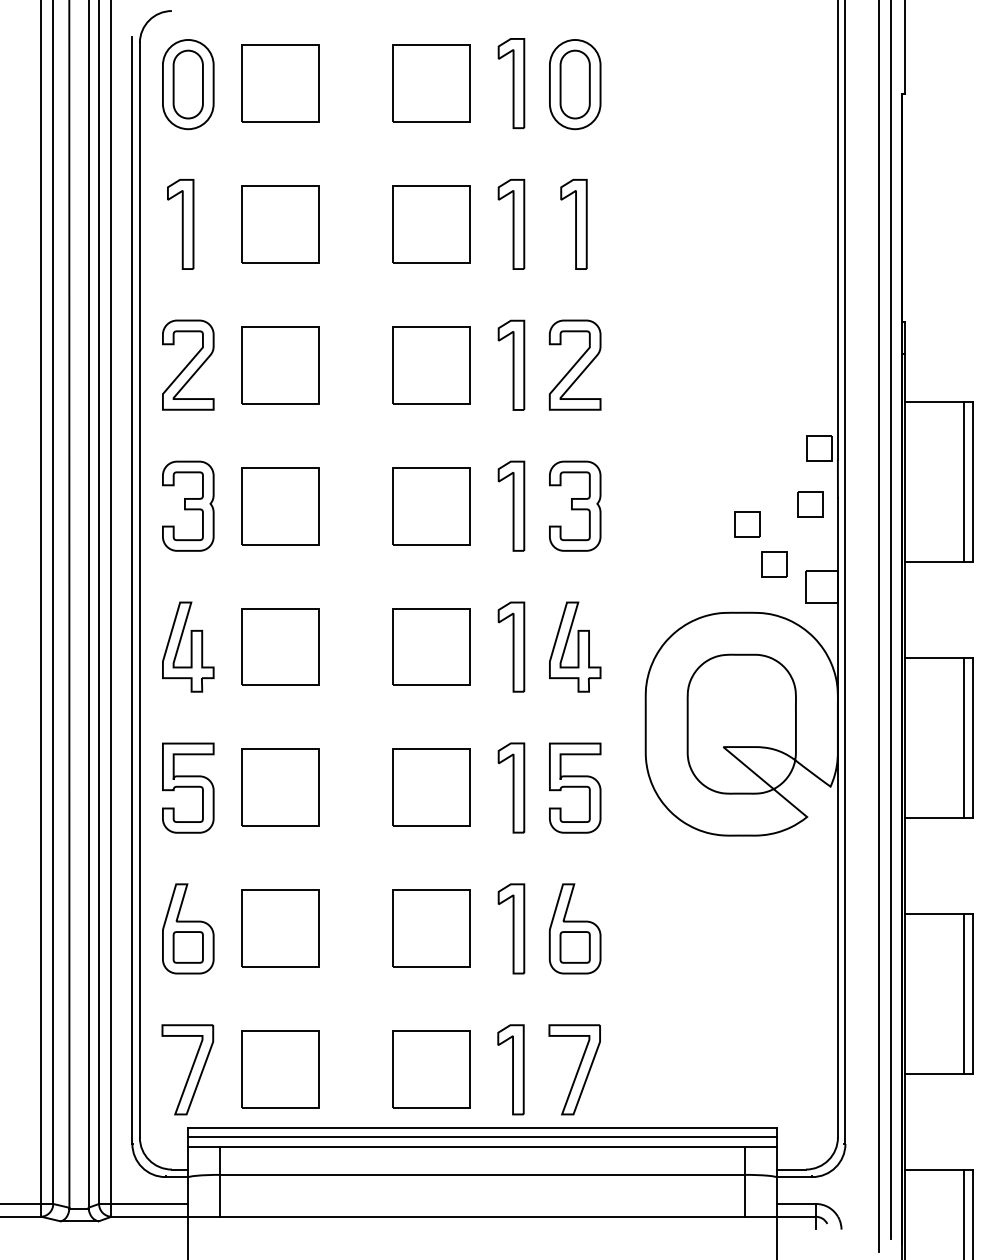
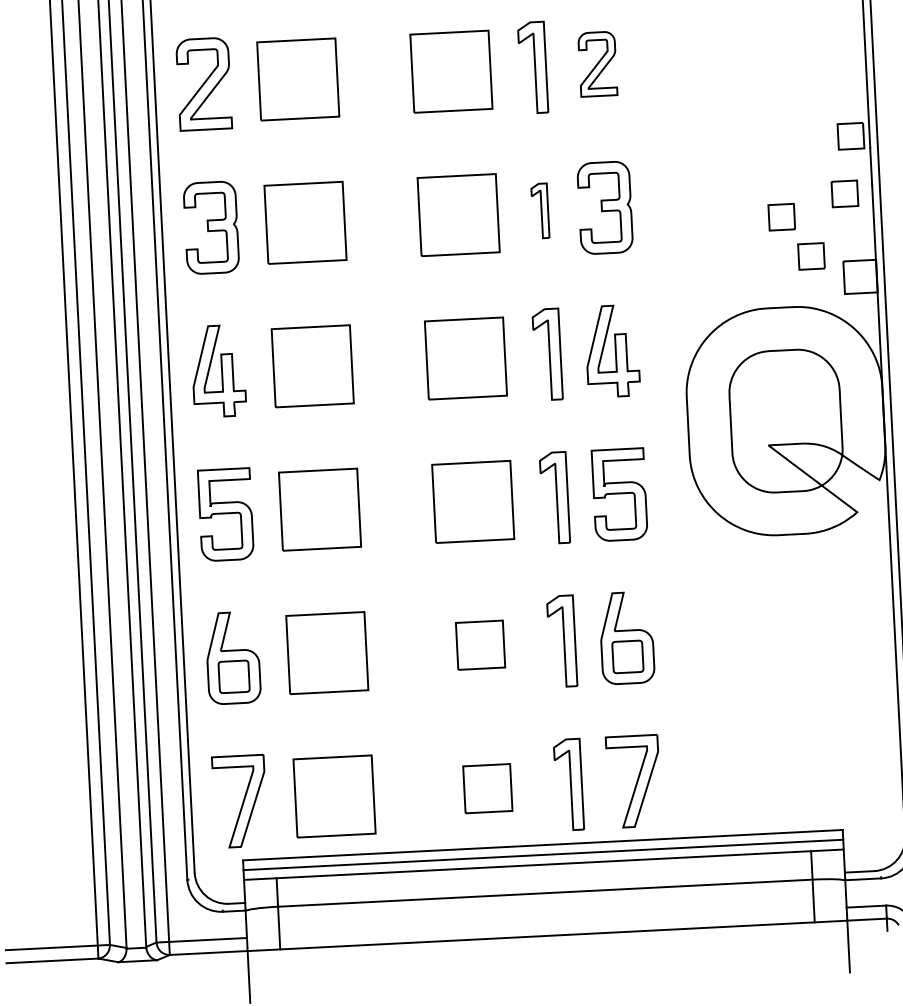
part: (574, 364) -> (597, 63), size x0.7
part: (511, 505) -> (540, 210), size x0.6
part: (431, 928) -> (480, 645), size x0.6
part: (431, 1069) -> (487, 788), size x0.6

